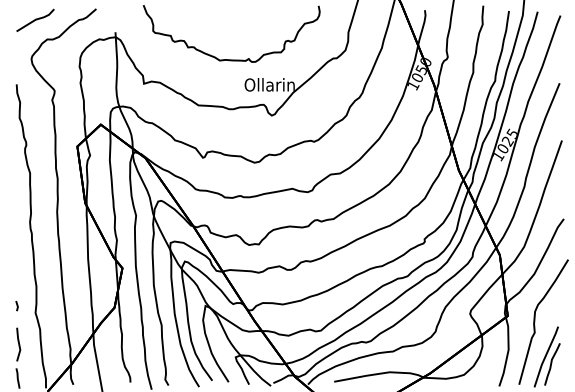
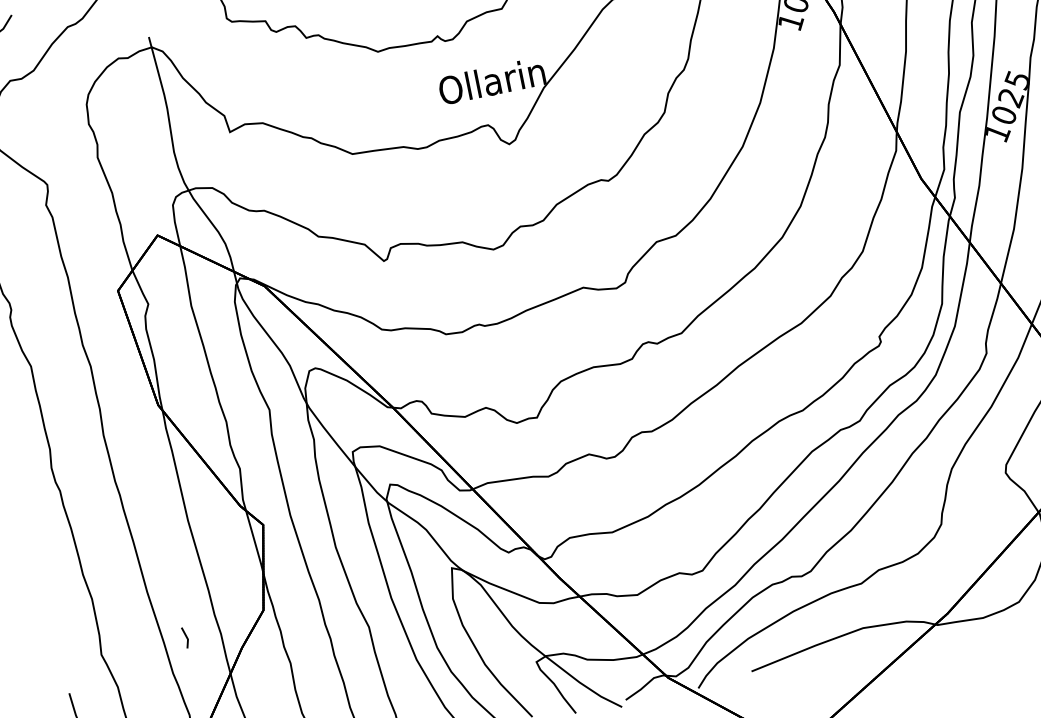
line: (16, 306) -> (184, 638), moved

